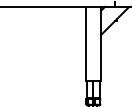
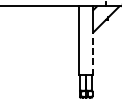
line: (100, 58) -> (92, 54), solid -> dashed

